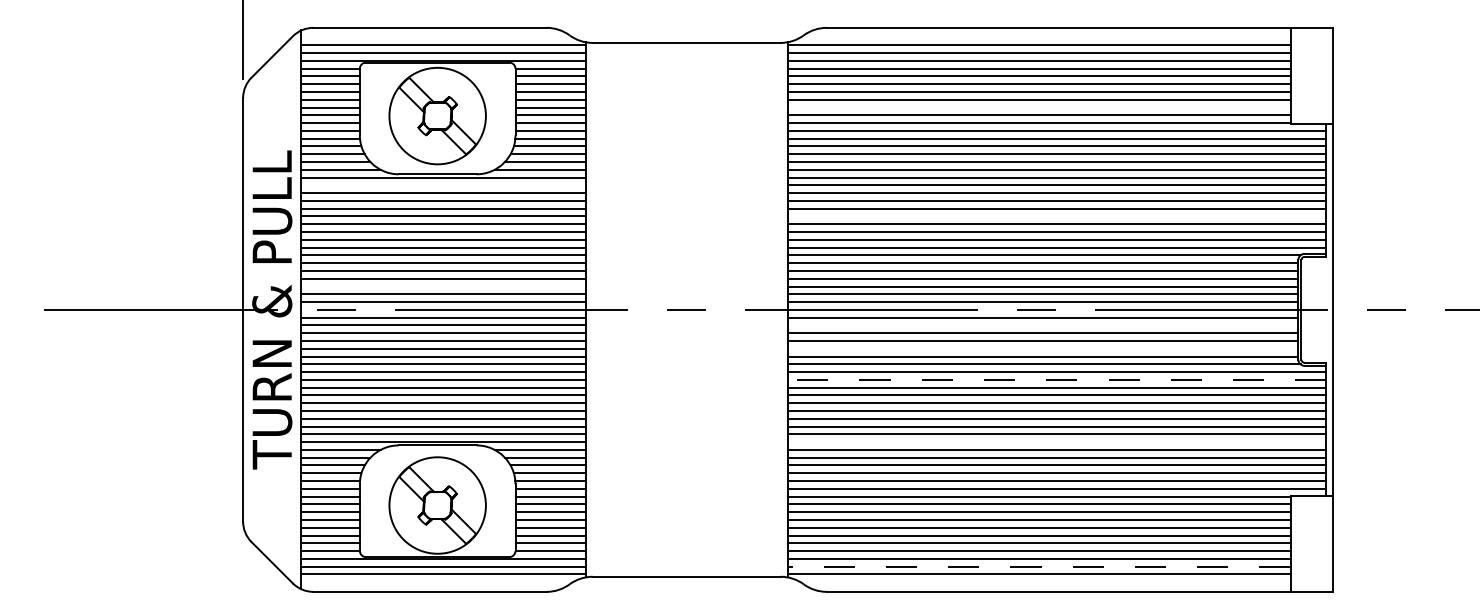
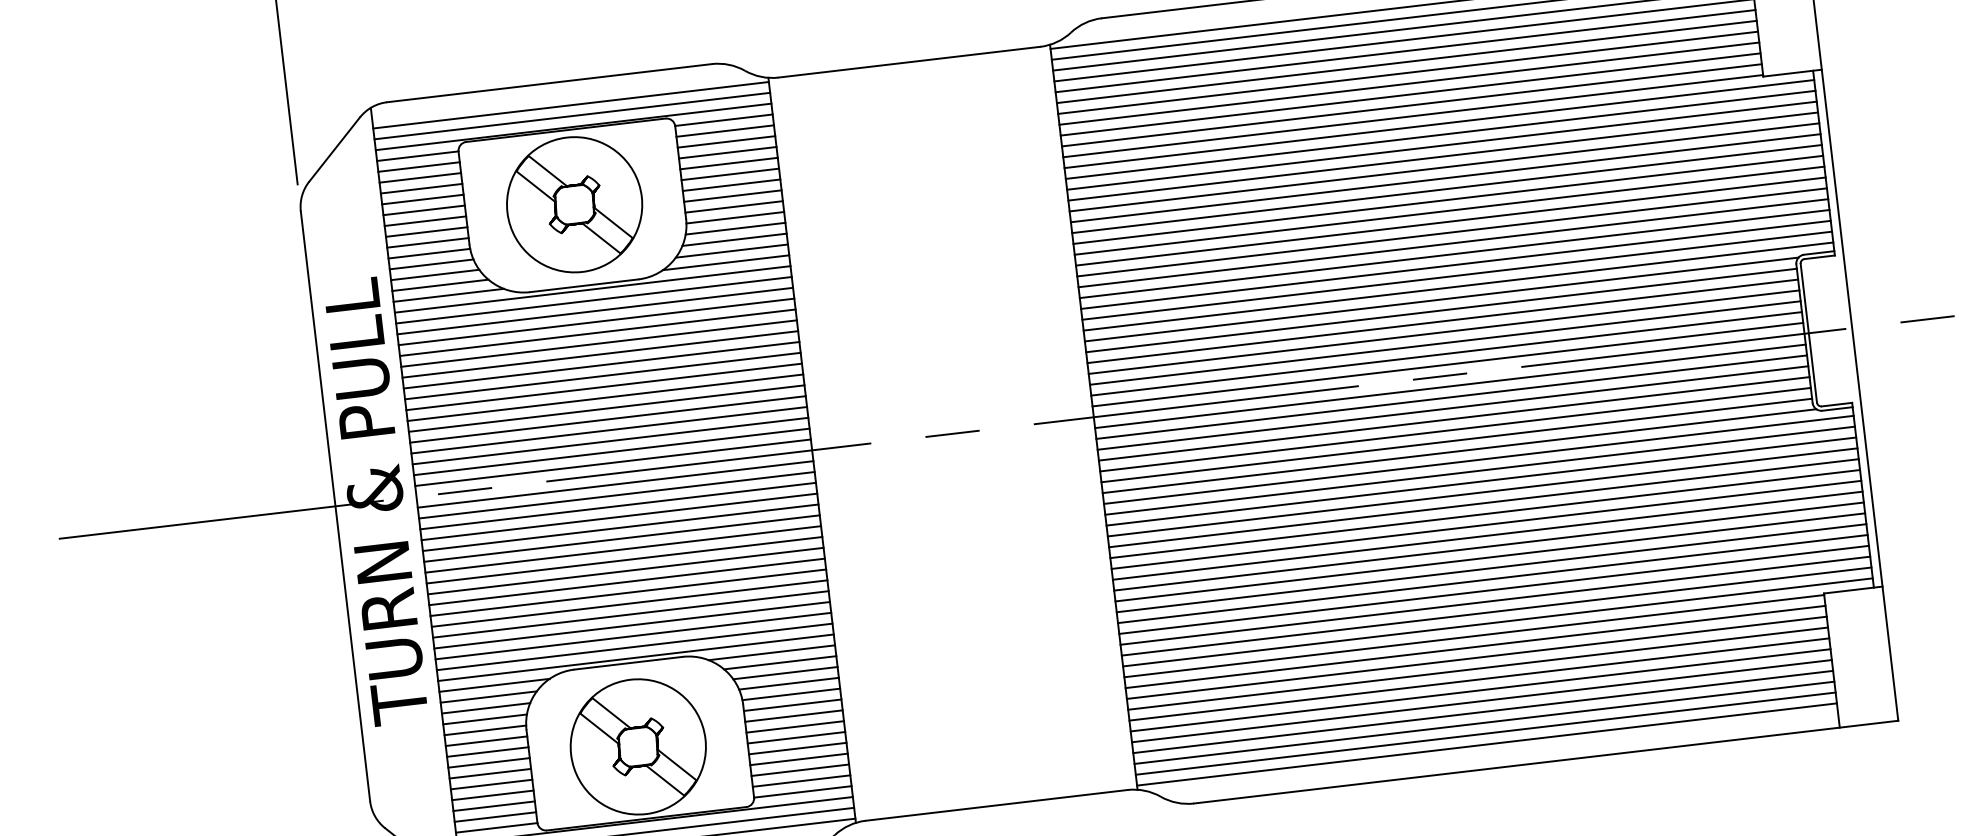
line: (1038, 107) -> (1409, 94), added
line: (443, 185) -> (594, 300), added
line: (1056, 216) -> (1452, 243), added
line: (443, 286) -> (610, 441), added
line: (1042, 325) -> (1450, 397), added
line: (1042, 348) -> (1454, 429), added
line: (1056, 379) -> (1479, 470), dashed -> solid
line: (1056, 442) -> (1489, 557), added
line: (1038, 566) -> (1484, 733), dashed -> solid

